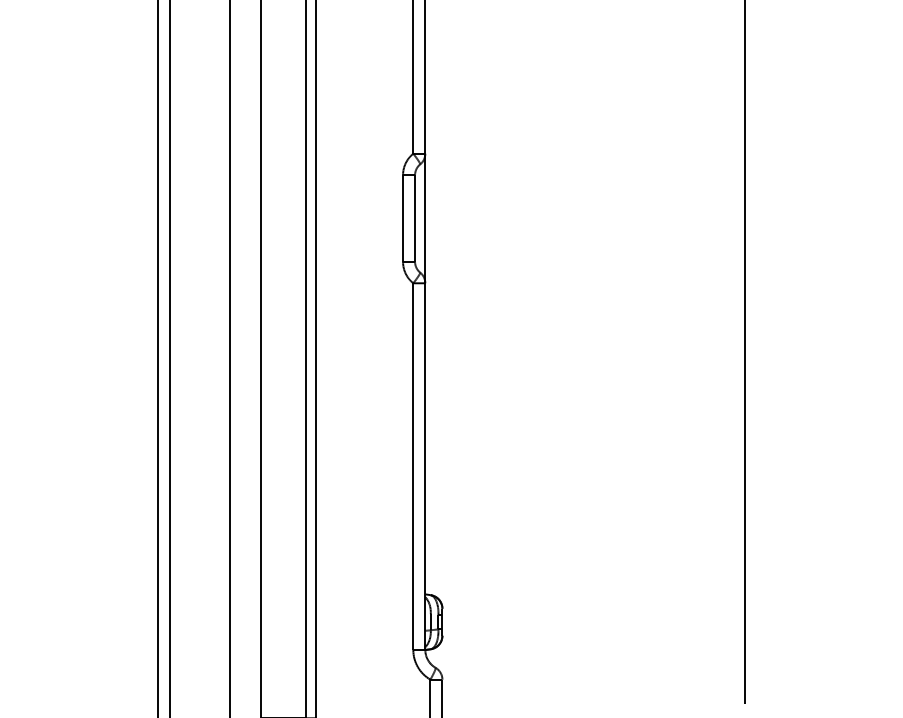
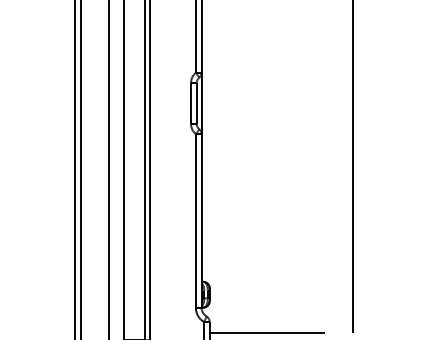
line: (564, 704) -> (267, 333), added

